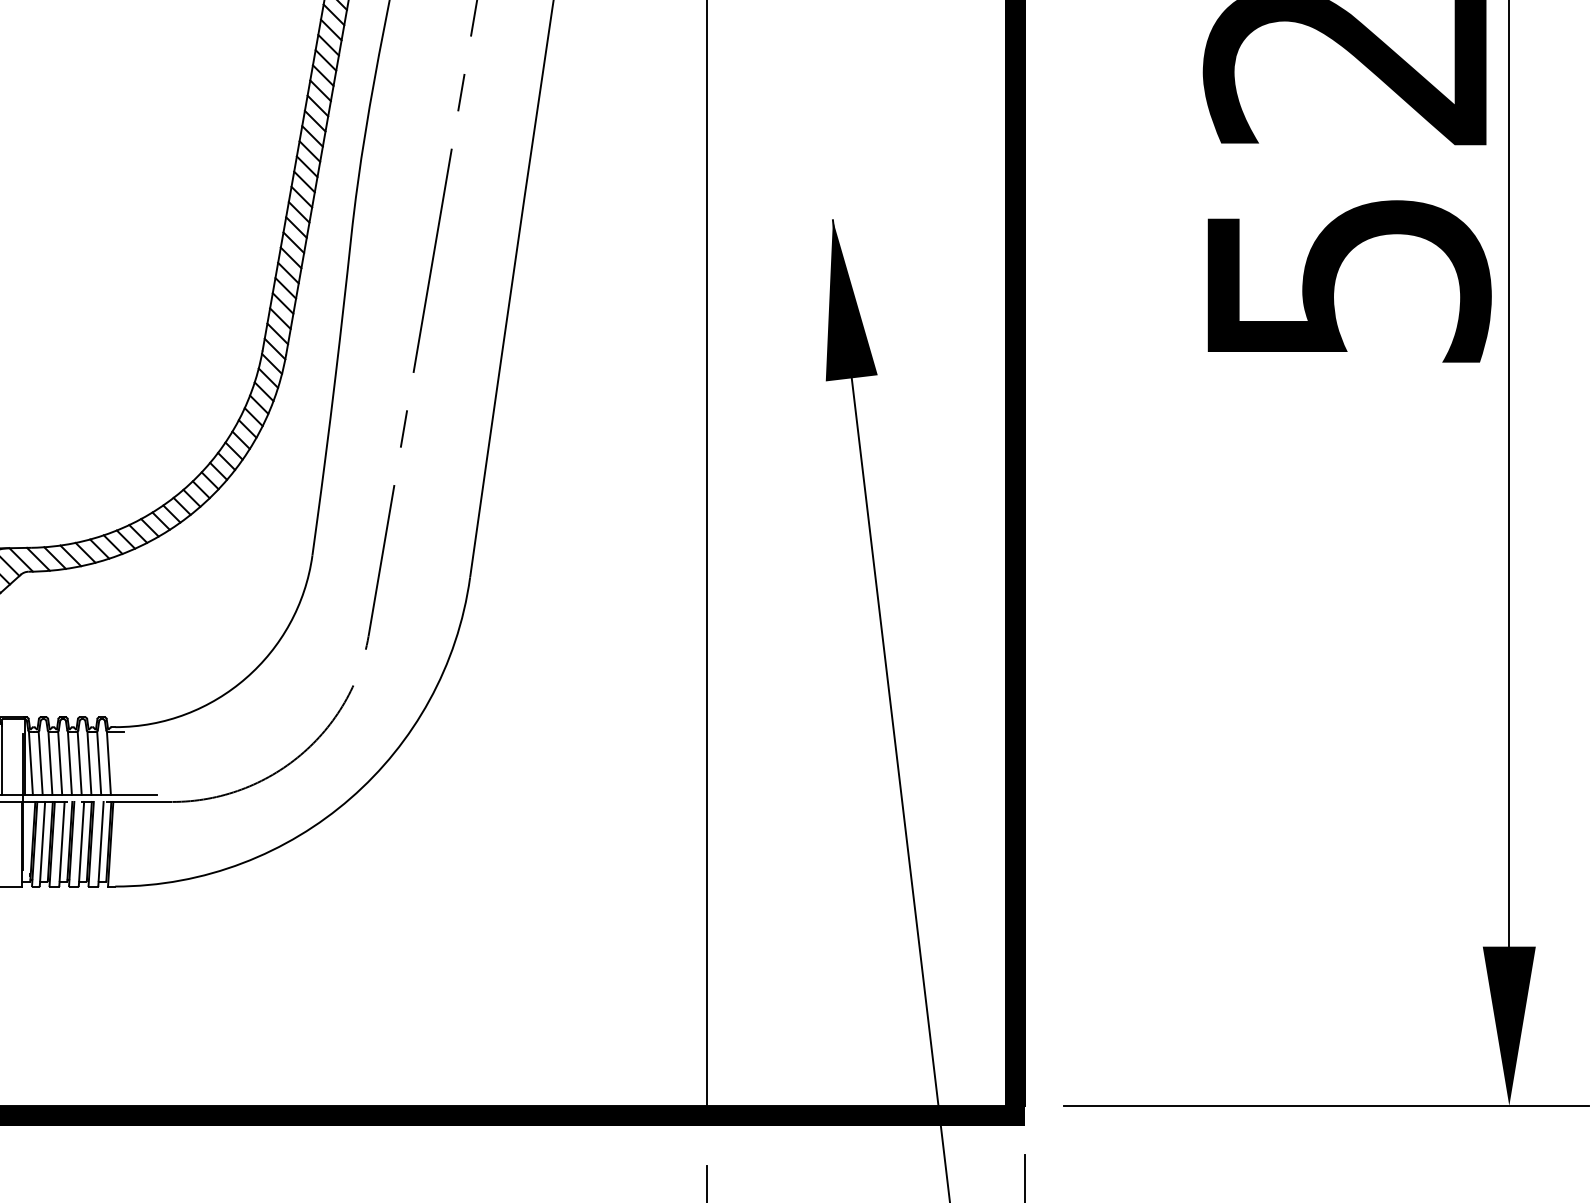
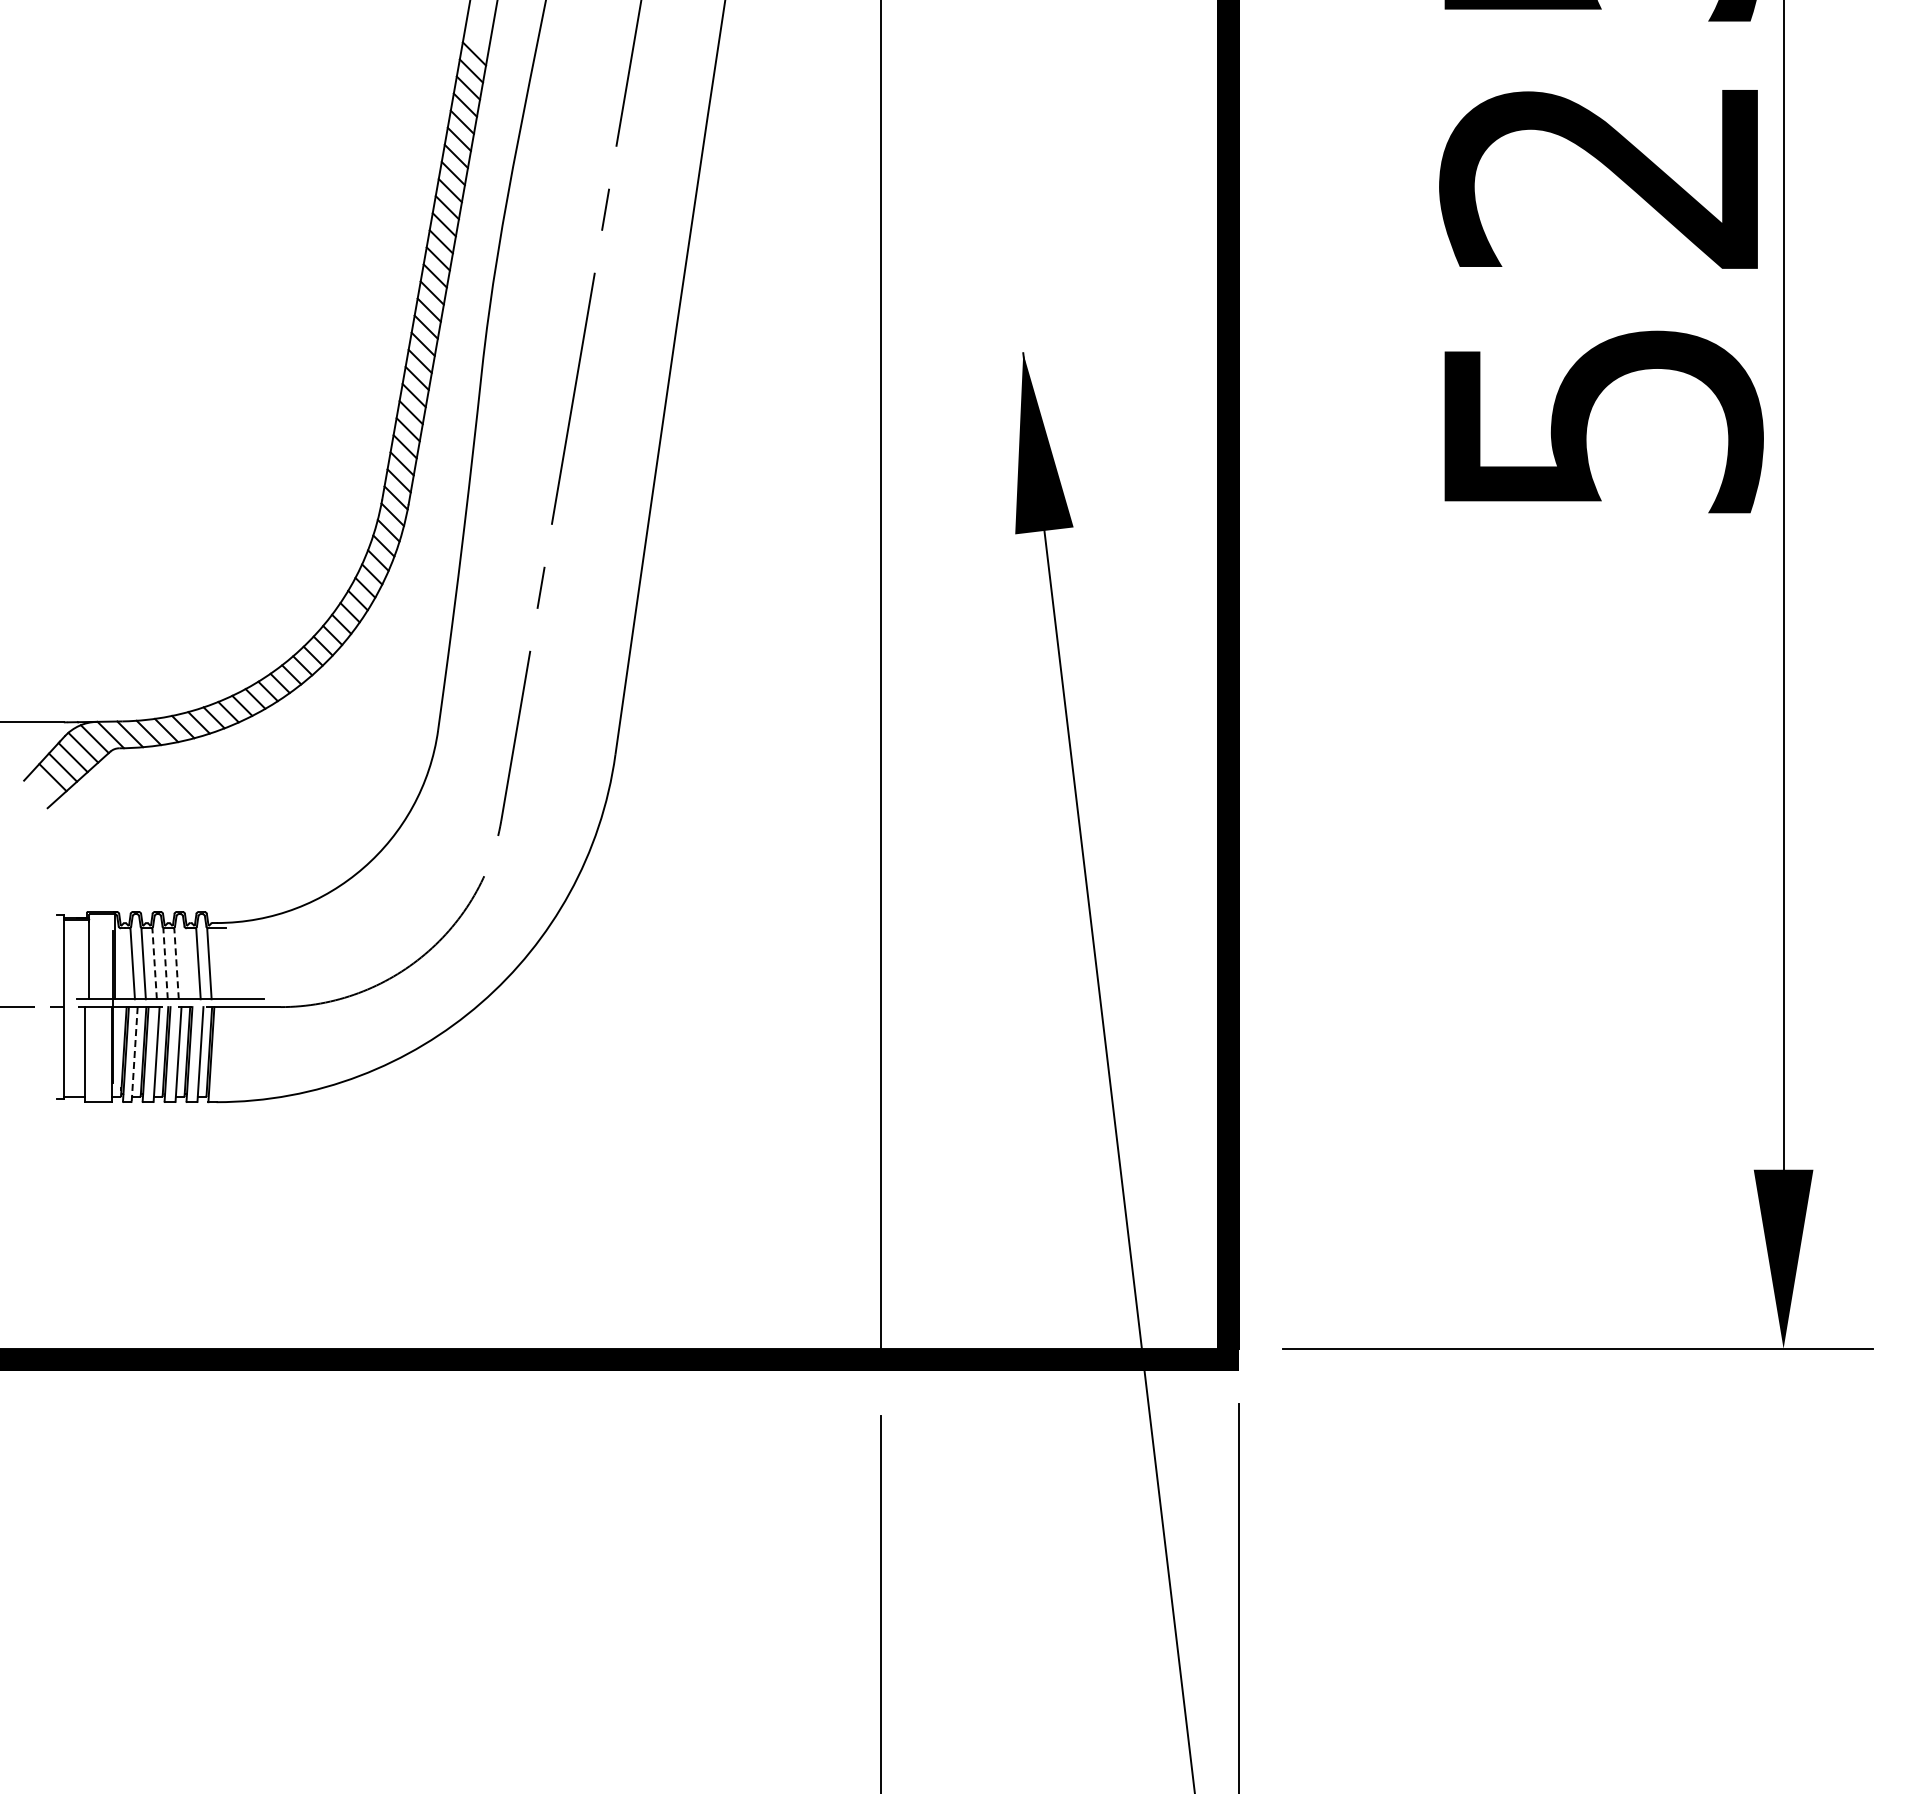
line: (30, 763) -> (121, 963), removed
line: (60, 763) -> (154, 963), solid -> dashed
line: (69, 763) -> (165, 963), solid -> dashed
line: (79, 763) -> (176, 963), solid -> dashed
line: (89, 763) -> (187, 963), removed
line: (42, 844) -> (134, 1054), solid -> dashed

